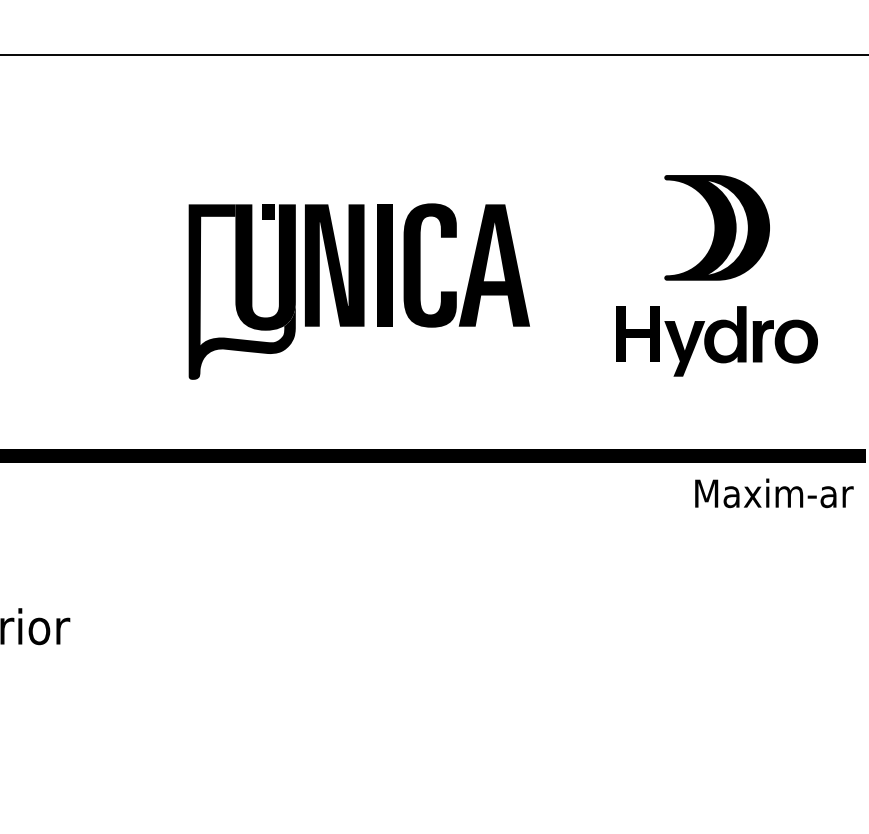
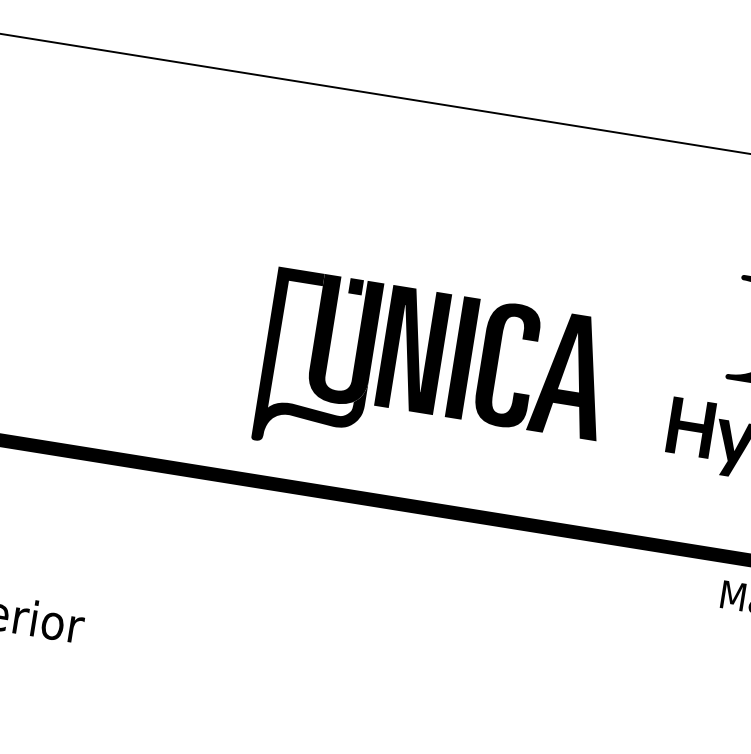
part: (358, 291) -> (432, 379), moved

